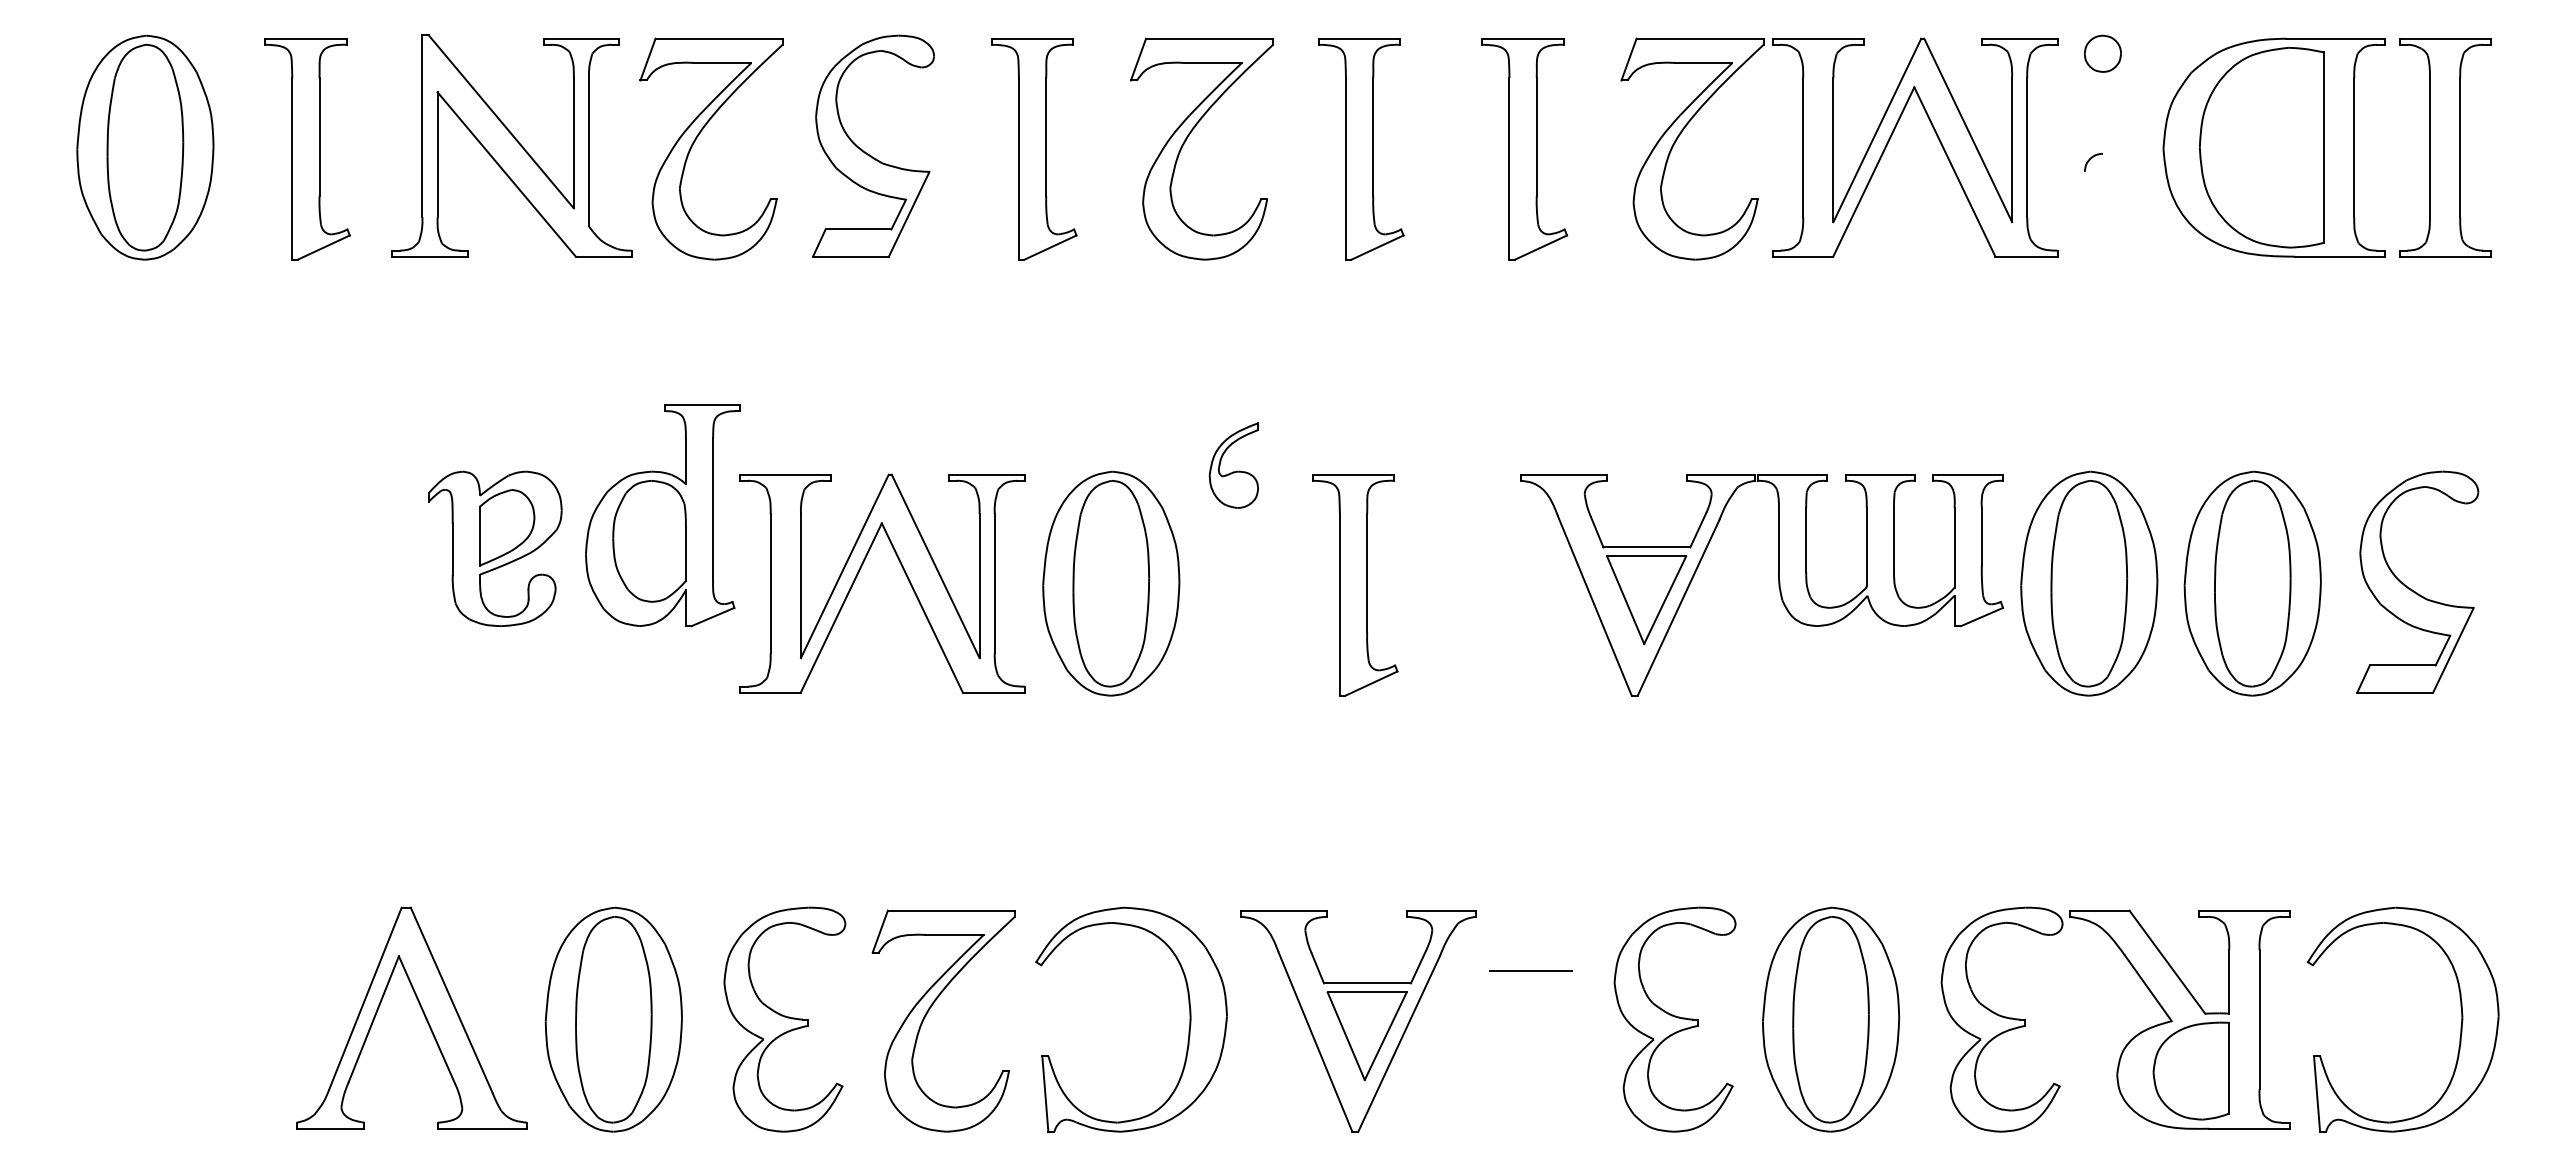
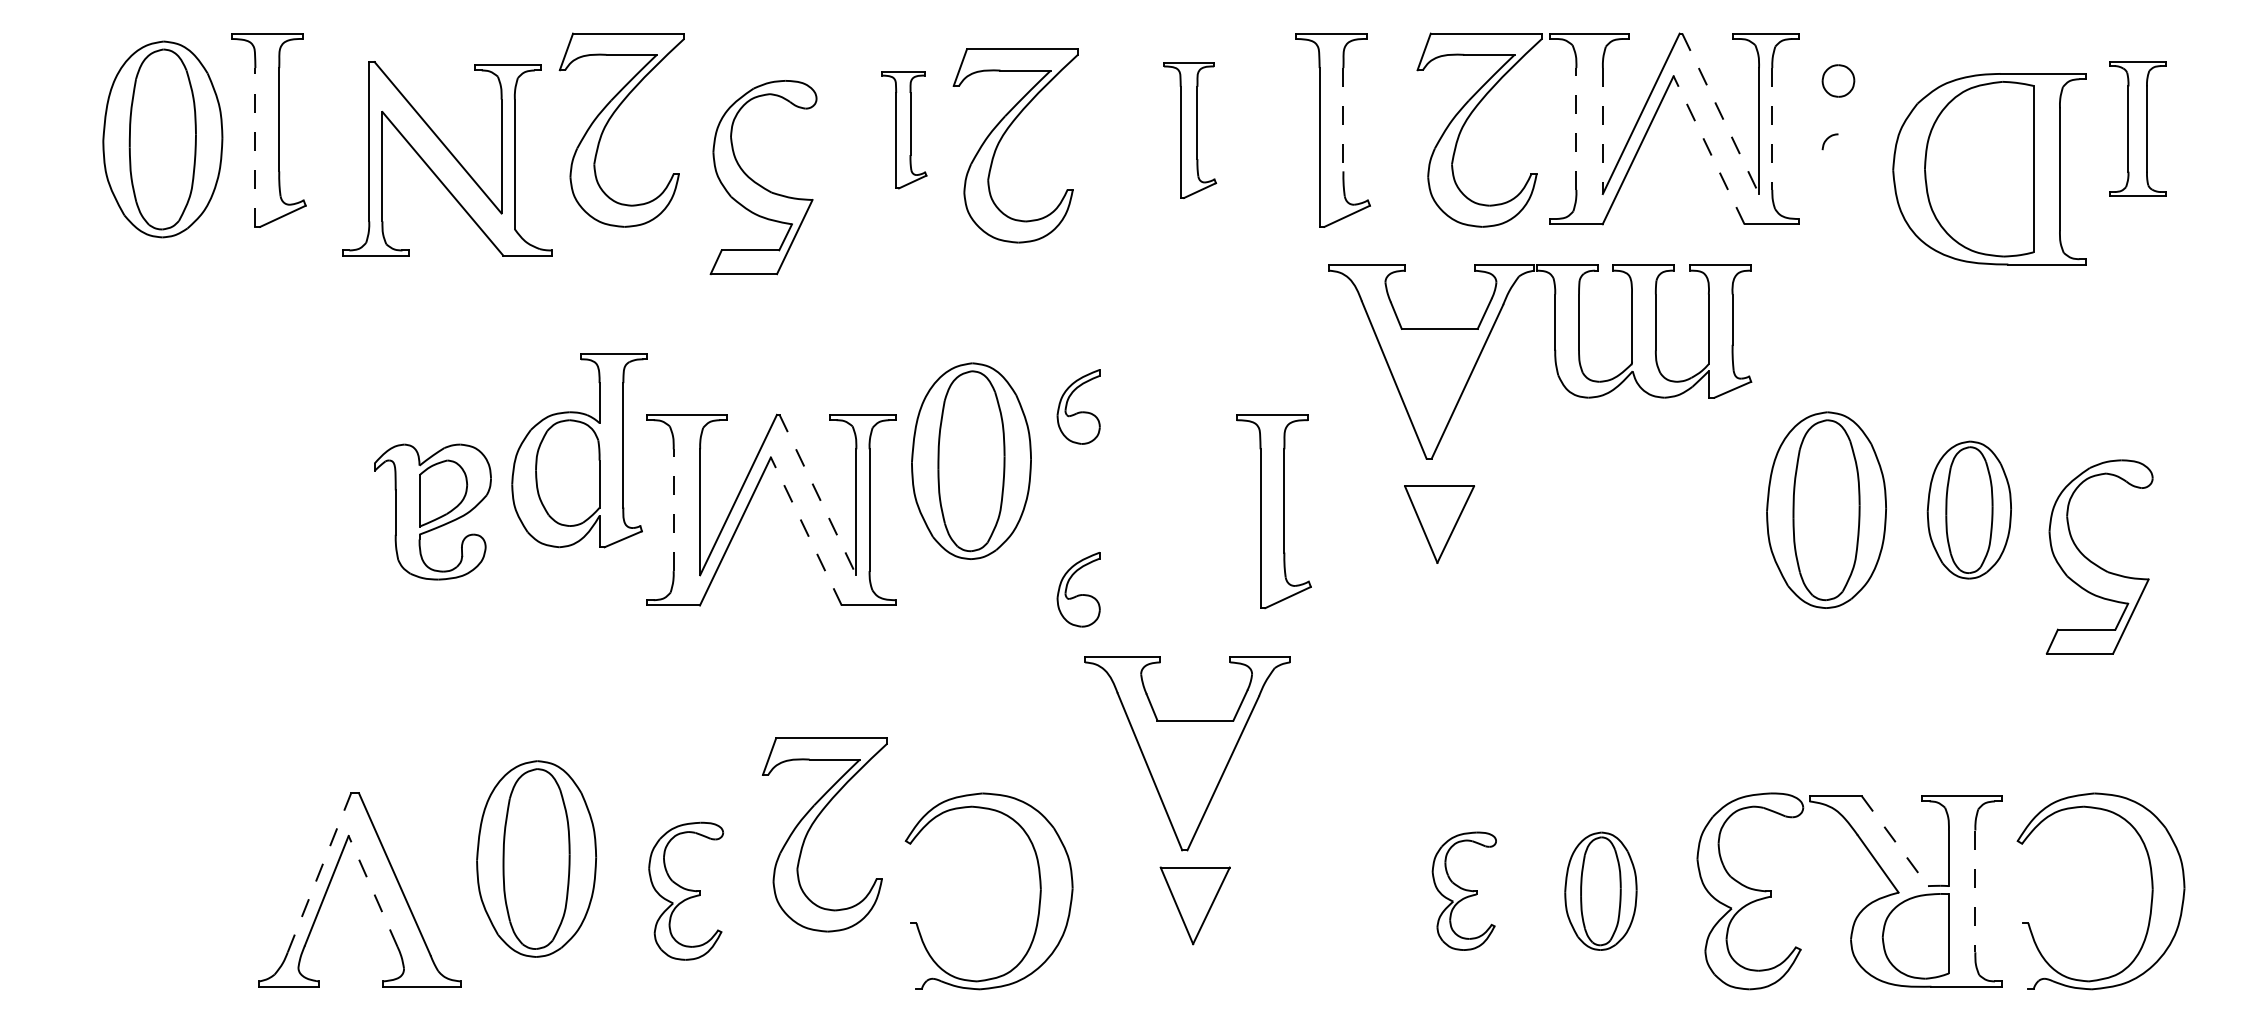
part: (2102, 53) -> (1838, 80), moved
line: (1968, 130) -> (1720, 113), solid -> dashed
line: (1536, 137) -> (1343, 120), solid -> dashed
part: (1187, 139) -> (1003, 137), moved
part: (511, 145) -> (447, 158), moved
part: (145, 147) -> (162, 139), moved
line: (1803, 147) -> (1576, 128), solid -> dashed
line: (2027, 147) -> (1772, 128), solid -> dashed
part: (2273, 147) -> (1989, 169), moved
part: (2445, 147) -> (2138, 128), size x0.7
part: (1034, 149) -> (904, 130), size x0.6
part: (1361, 149) -> (1190, 130), size x0.7
line: (1833, 150) -> (1602, 131), solid -> dashed
part: (868, 153) -> (759, 183), moved
line: (292, 168) -> (255, 147), solid -> dashed
line: (1954, 172) -> (1708, 150), solid -> dashed
part: (495, 548) -> (433, 511), moved
line: (935, 566) -> (817, 495), solid -> dashed
line: (770, 583) -> (673, 510), solid -> dashed
part: (1111, 583) -> (971, 461), moved
part: (2252, 583) -> (1969, 510), size x0.7
part: (1355, 585) -> (1274, 511), moved
part: (1778, 585) -> (1554, 362), moved
part: (2412, 589) -> (2095, 563), moved
line: (922, 608) -> (806, 531), solid -> dashed
part: (1233, 674) -> (1078, 589), added
line: (2167, 962) -> (1894, 841), solid -> dashed
line: (1531, 971) -> (1338, 849), removed
line: (365, 998) -> (319, 872), solid -> dashed
part: (928, 1012) -> (811, 827), moved
line: (426, 1019) -> (372, 891), solid -> dashed
part: (613, 1019) -> (536, 858), moved
part: (784, 1019) -> (685, 891), size x0.7
part: (1674, 1019) -> (1463, 891), size x0.6
part: (1831, 1019) -> (1601, 891), size x0.6
line: (2259, 1019) -> (1975, 891), solid -> dashed
part: (1358, 1021) -> (1187, 753), moved
line: (1045, 1093) -> (913, 955), removed
line: (2317, 1093) -> (2026, 955), removed

